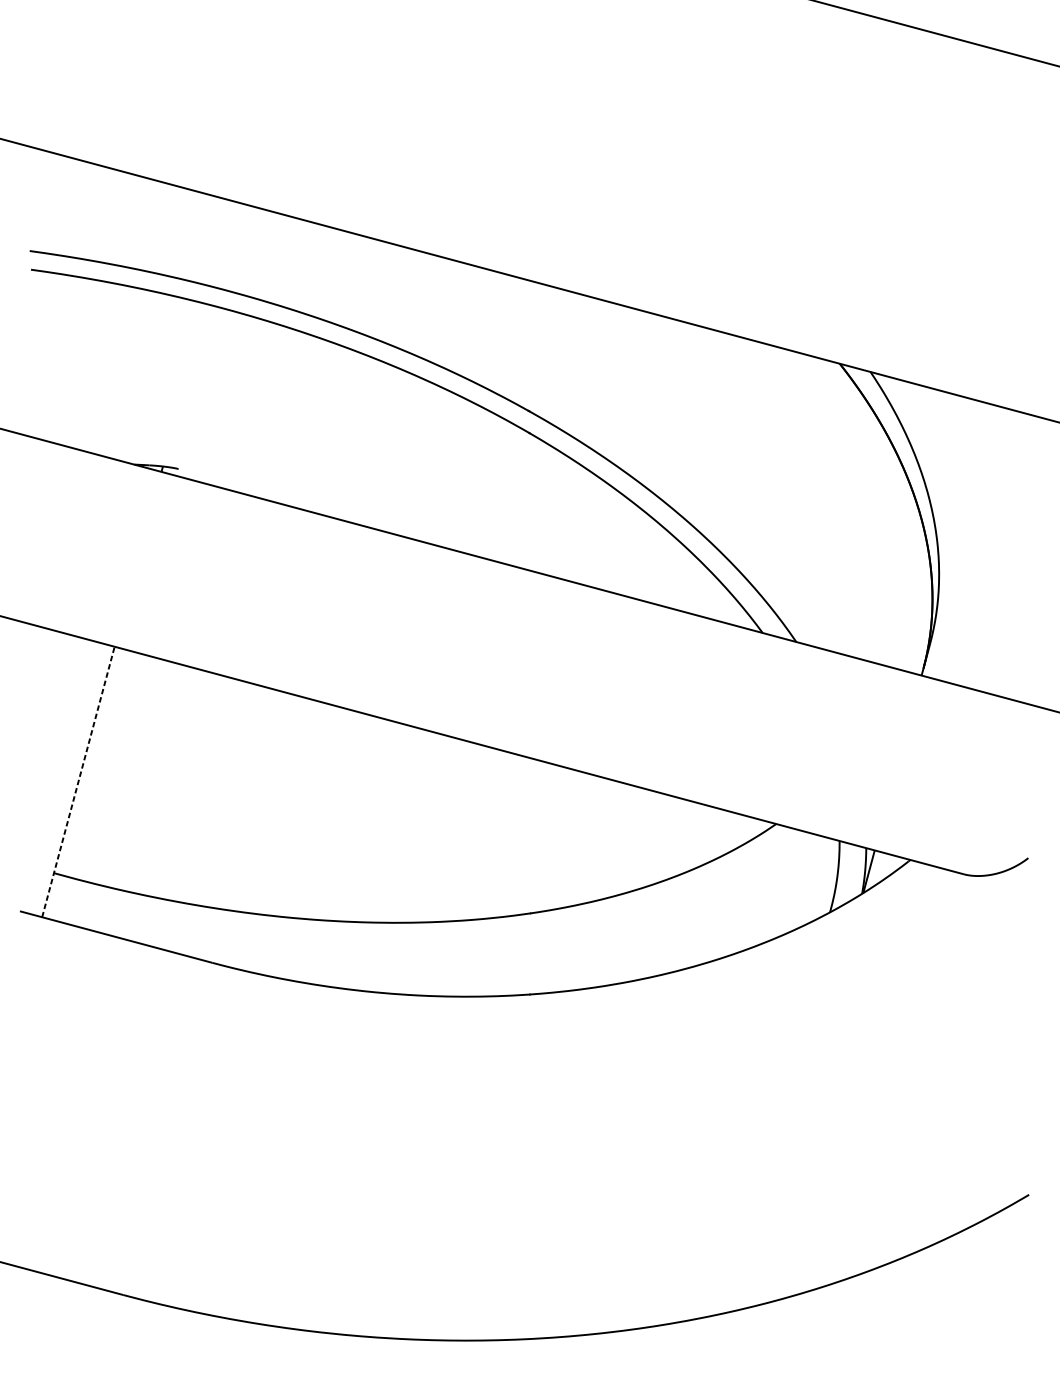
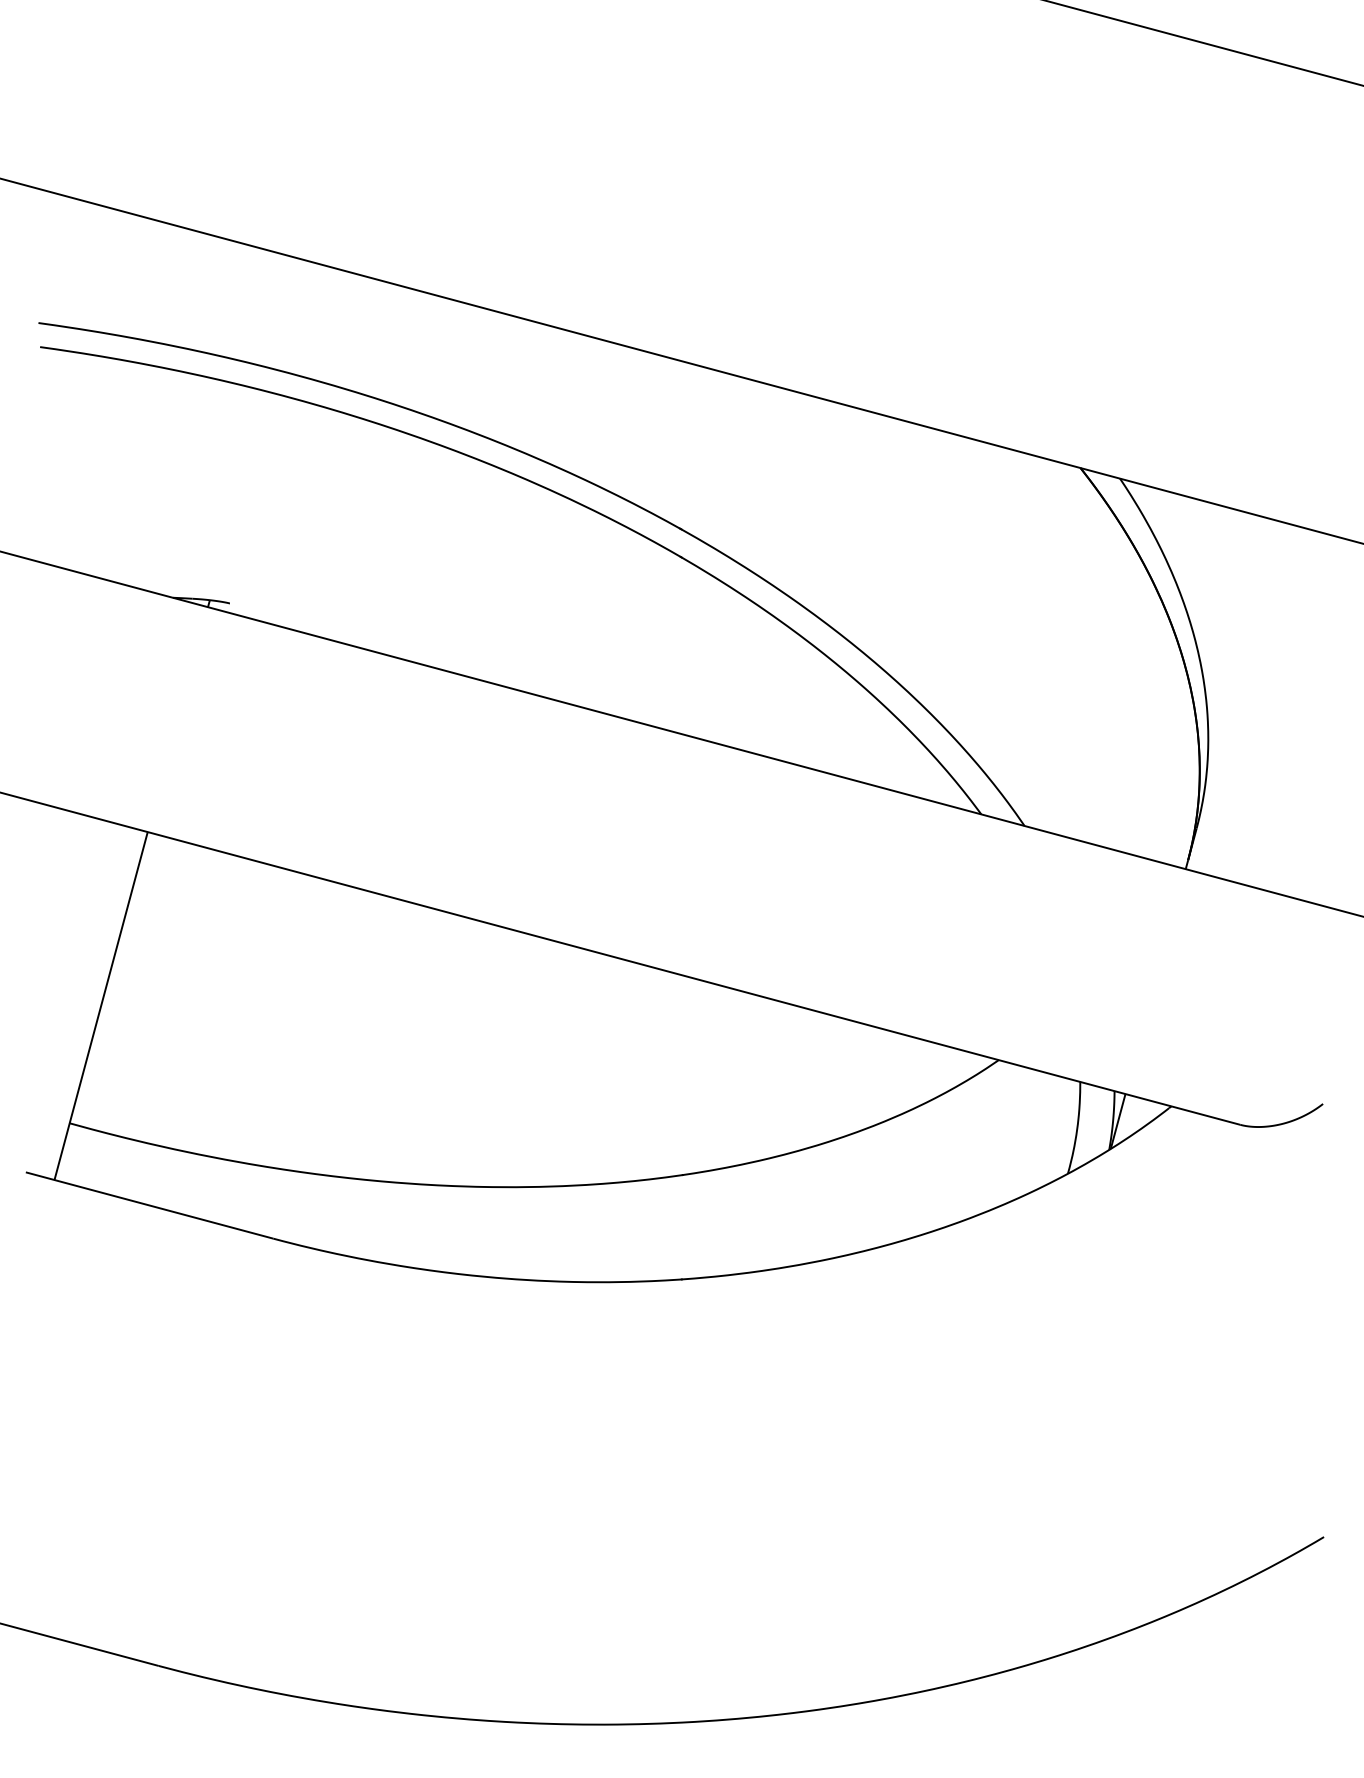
line: (78, 781) -> (101, 1005), dashed -> solid

